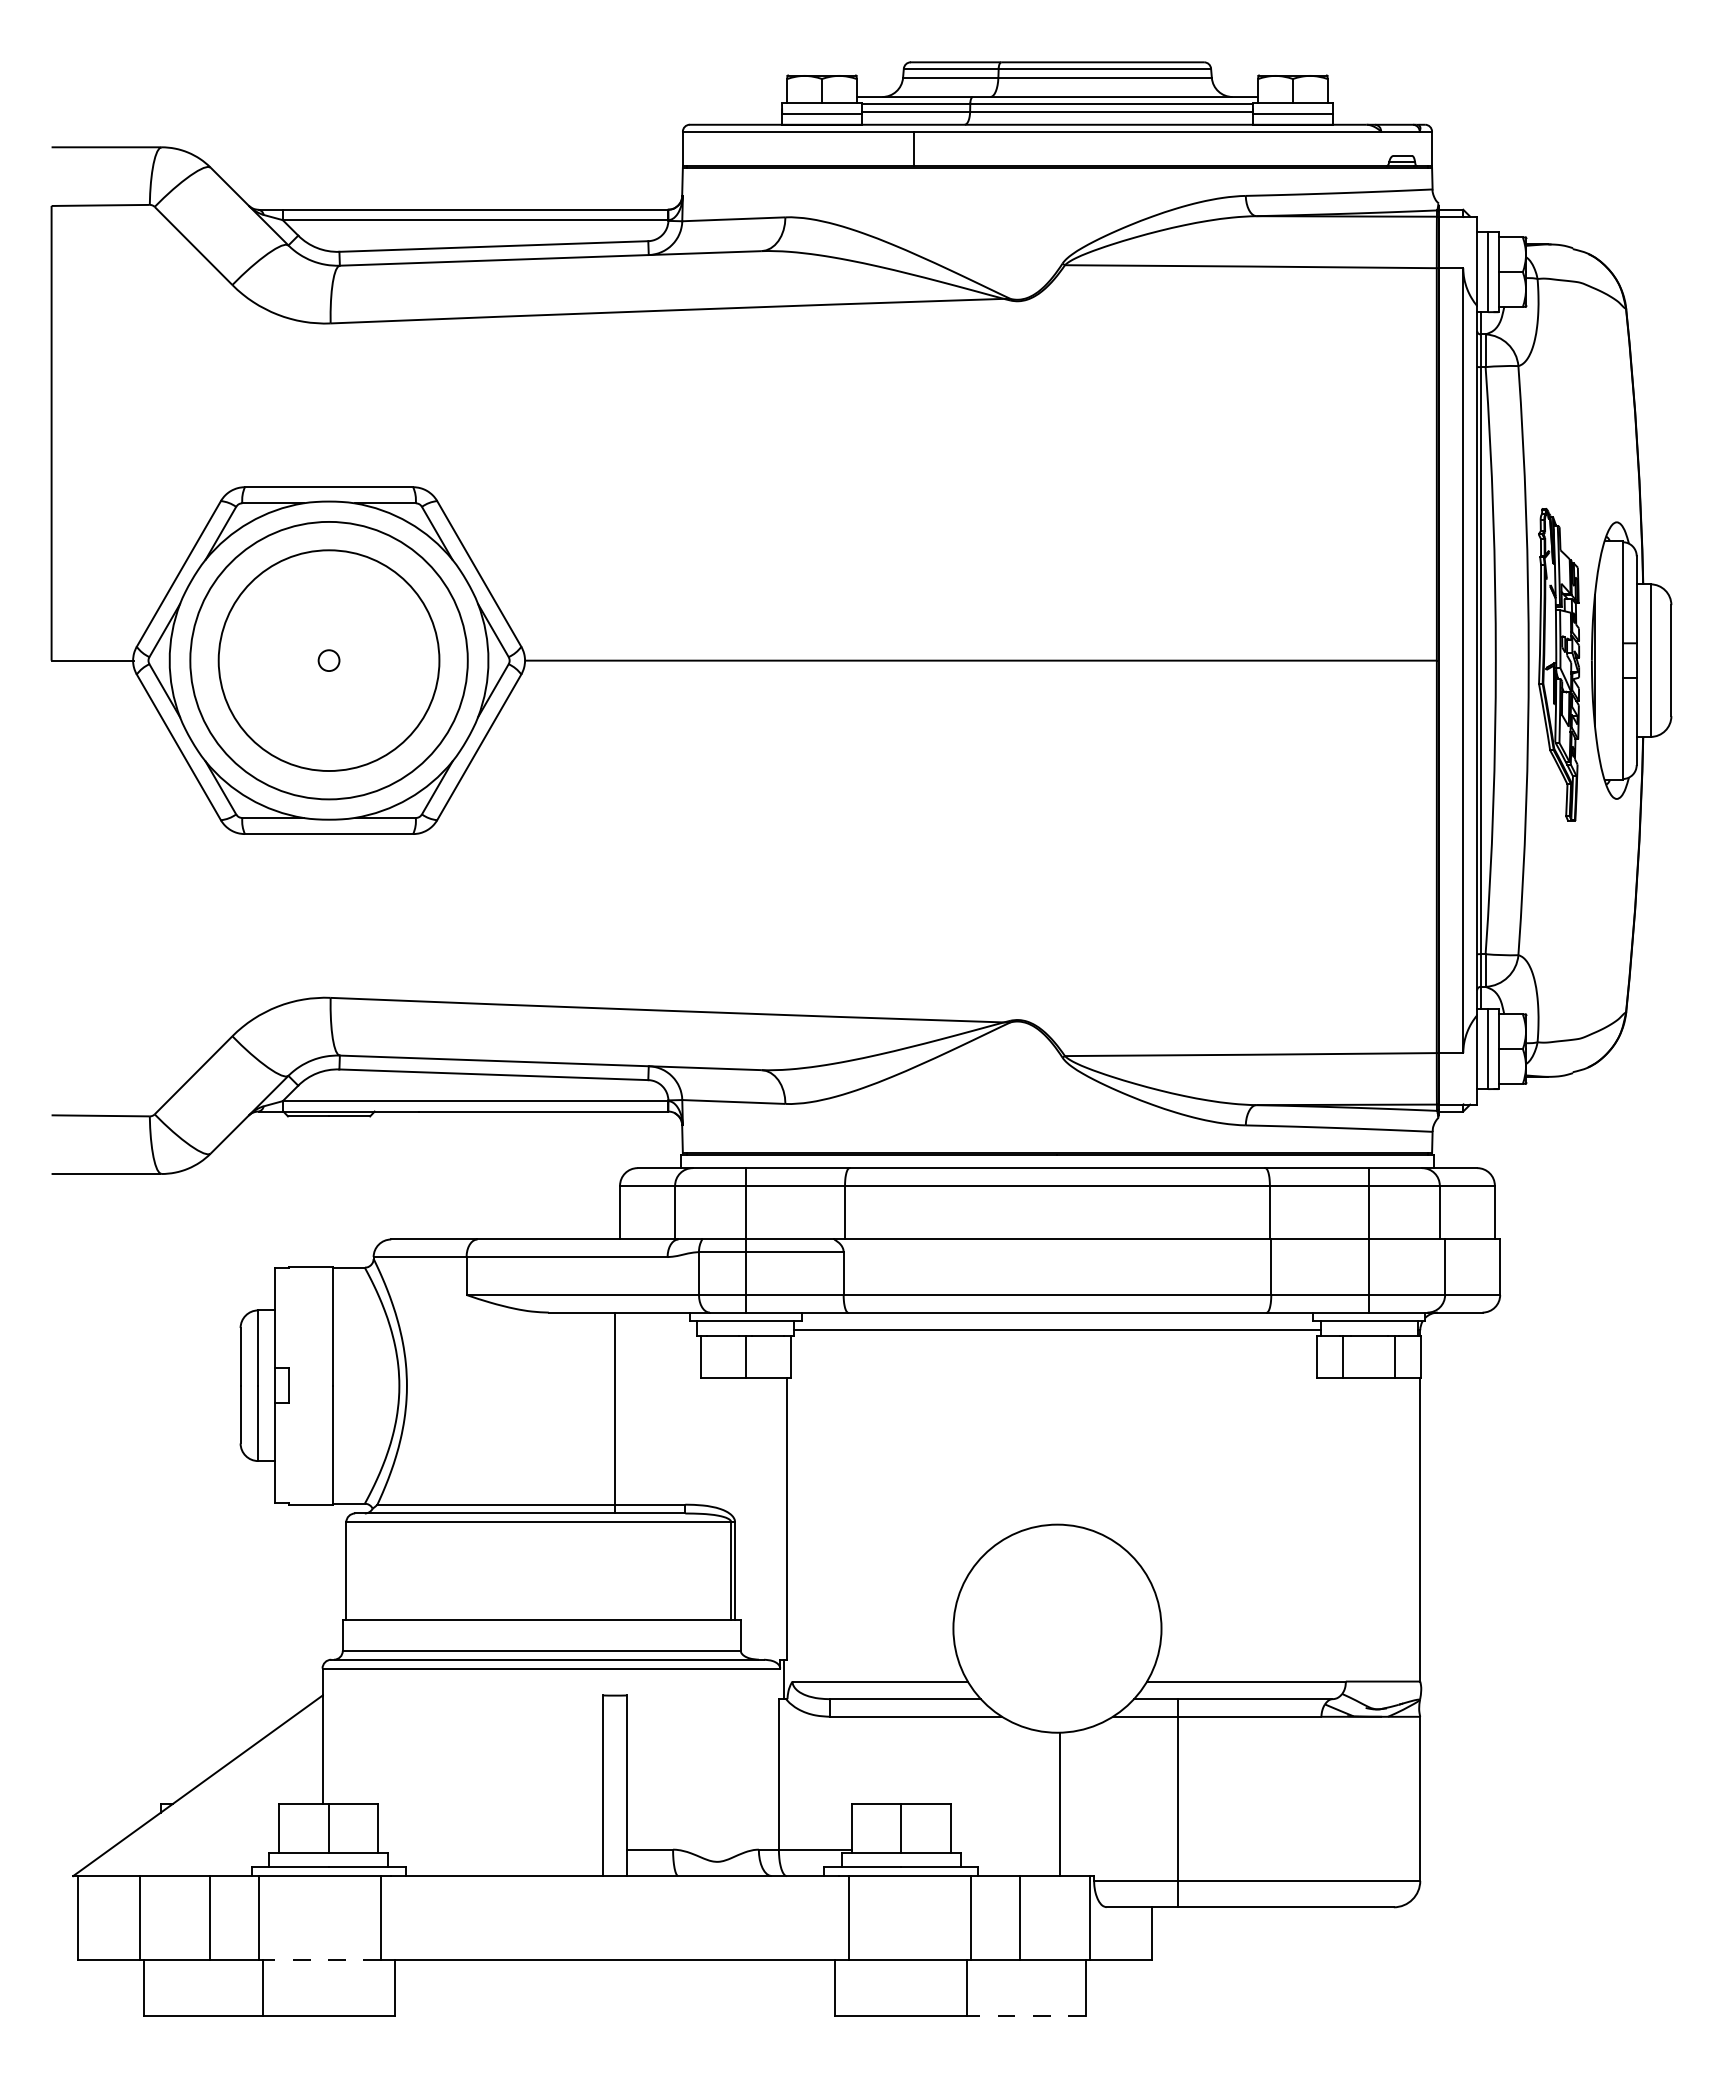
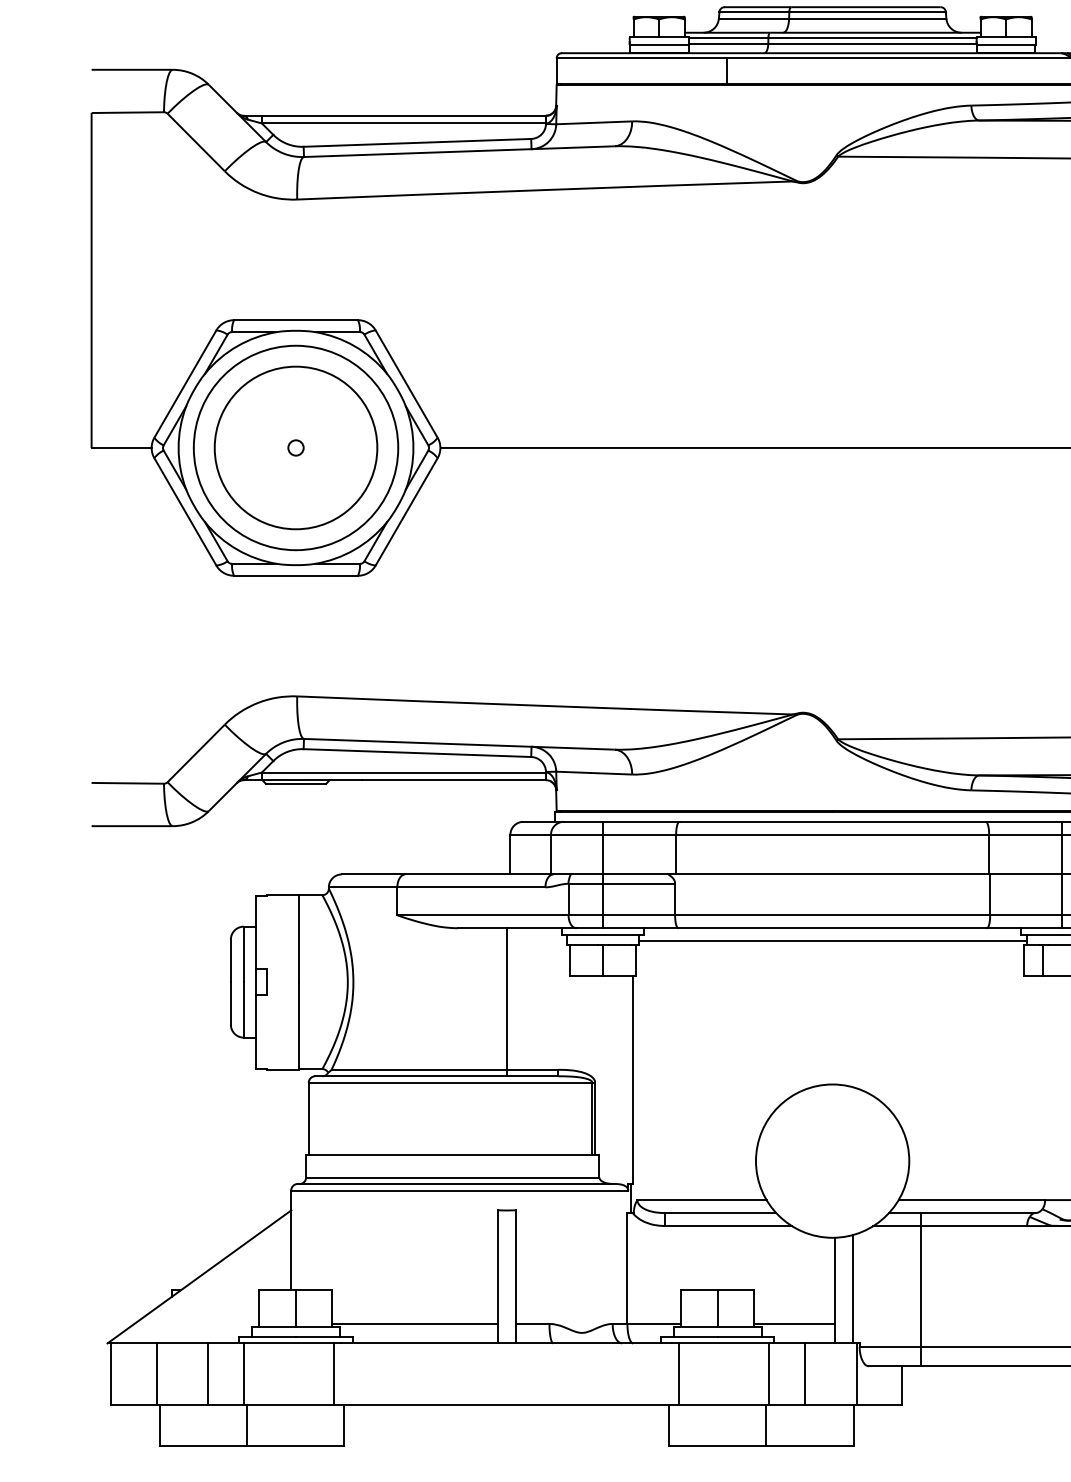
line: (1084, 1802) -> (852, 1289), added
line: (490, 1849) -> (414, 1323), added
line: (1005, 1849) -> (794, 1323), added
line: (320, 1960) -> (289, 1405), dashed -> solid
line: (1026, 2015) -> (809, 1446), dashed -> solid

